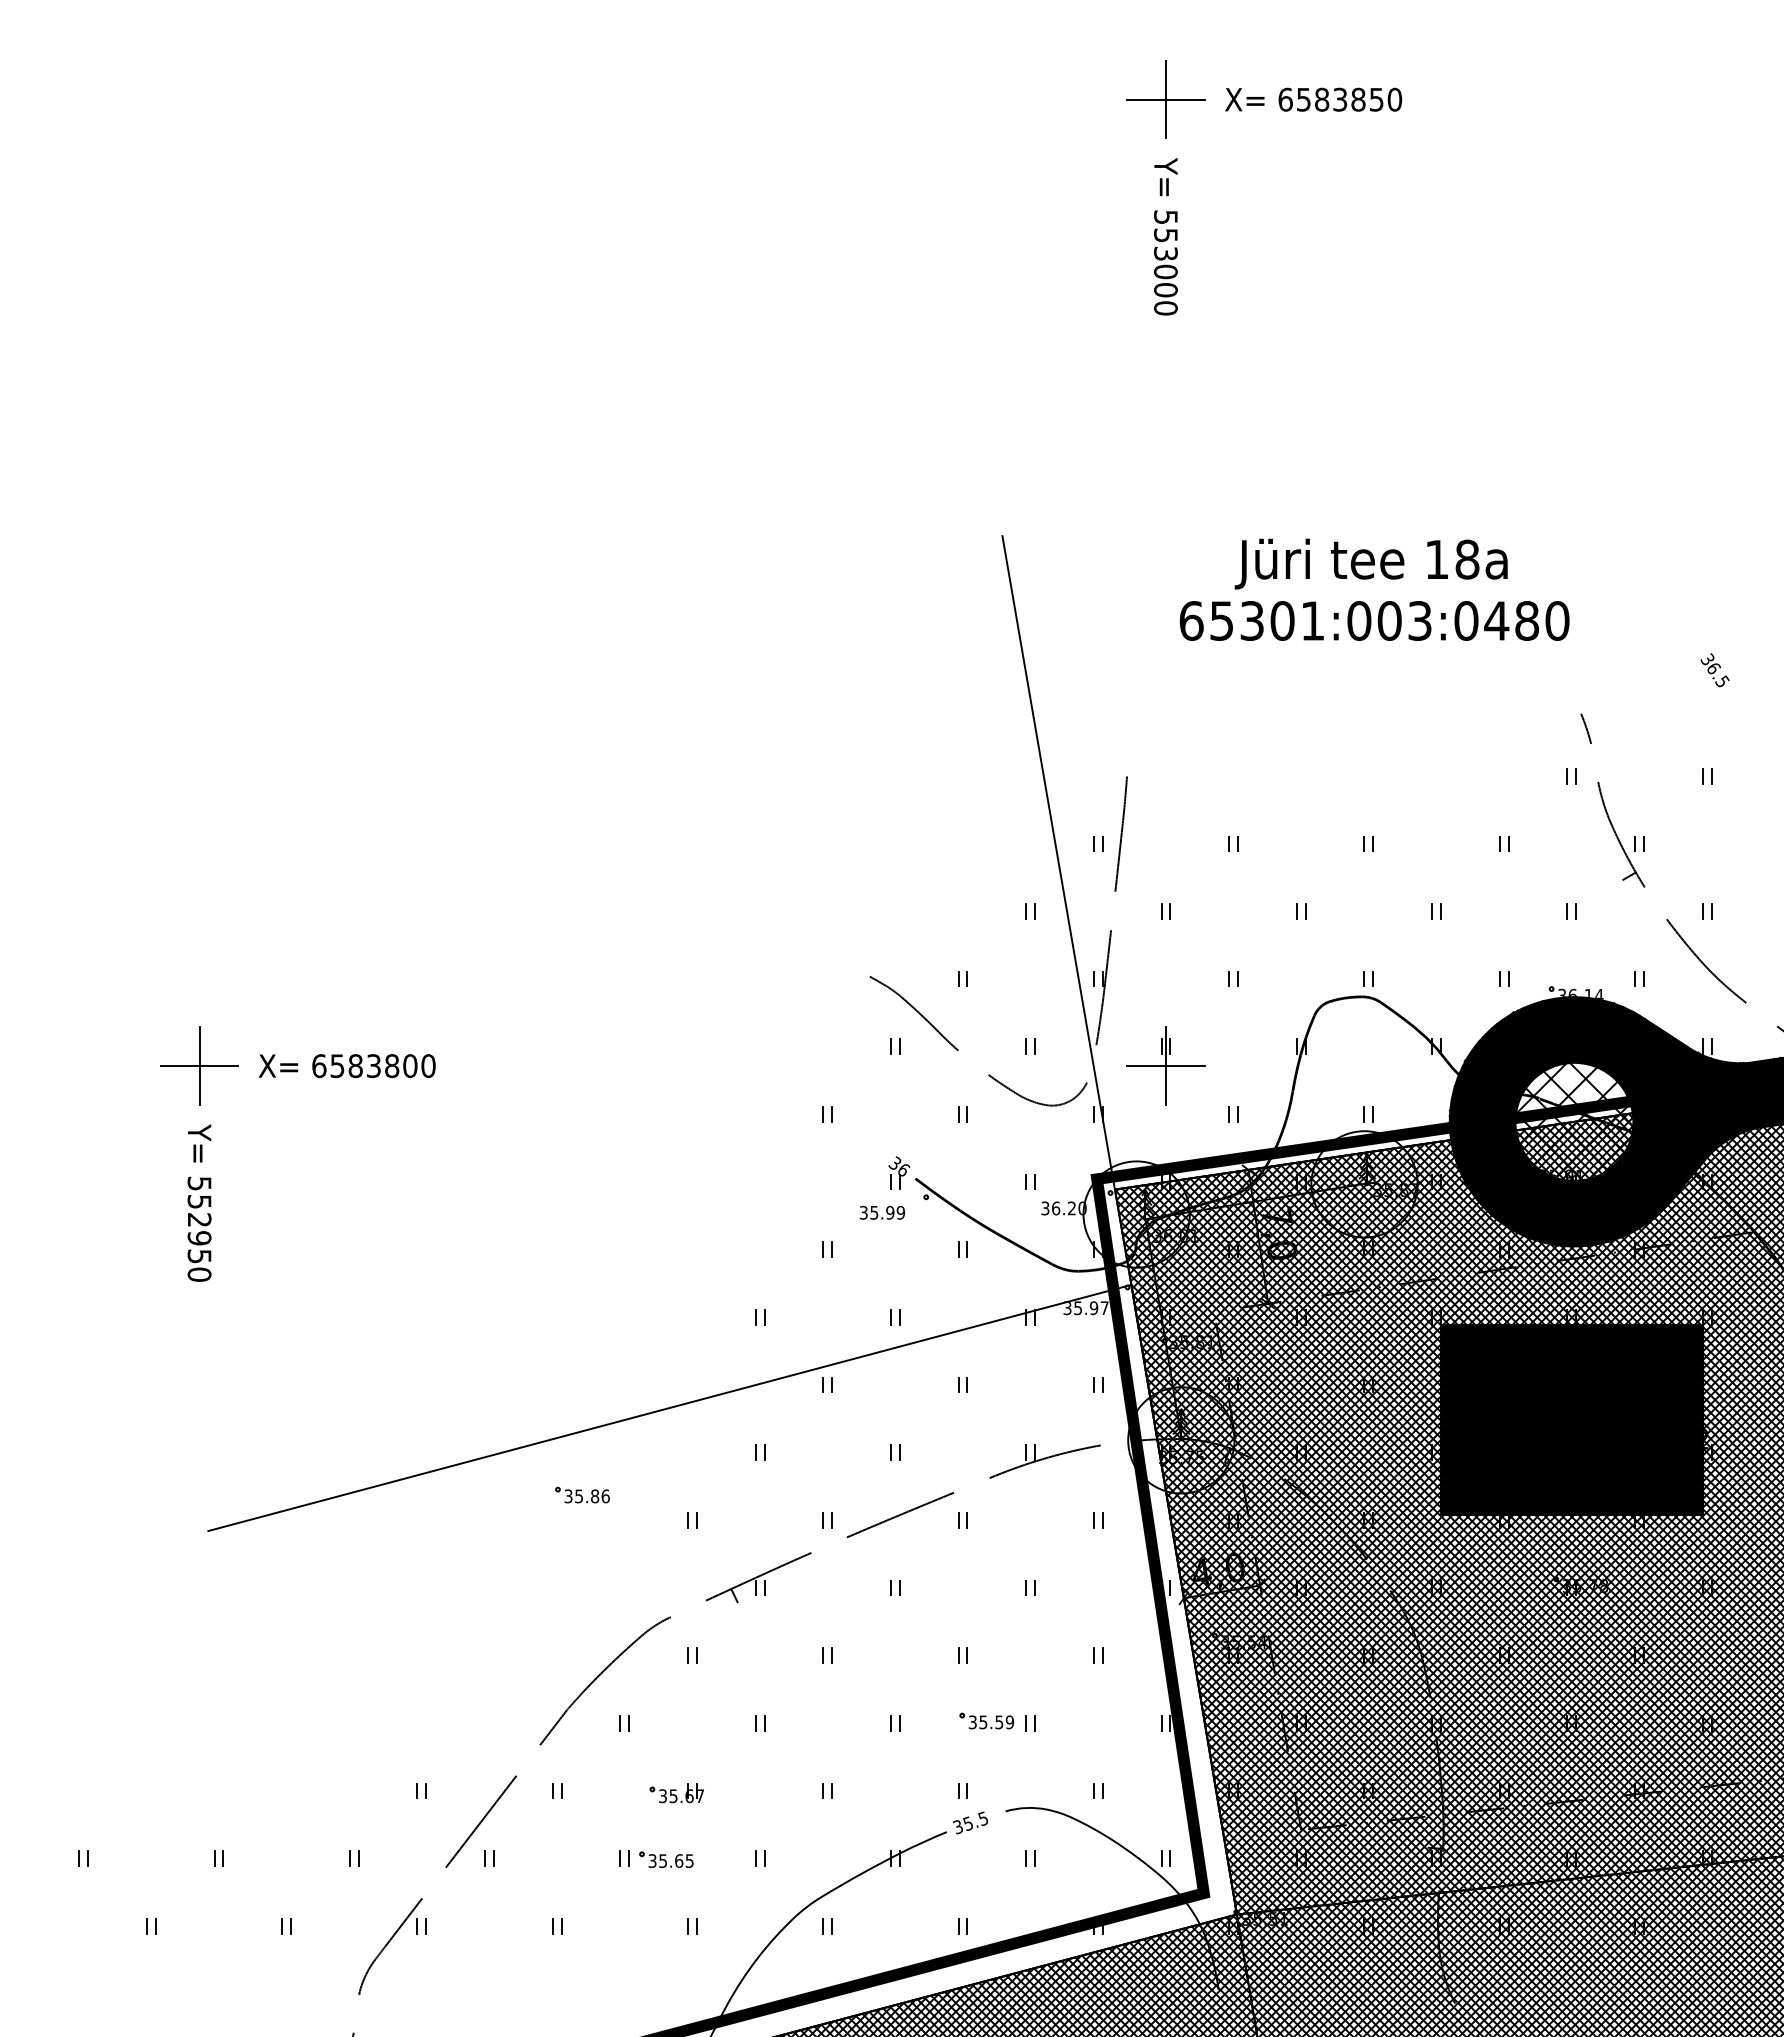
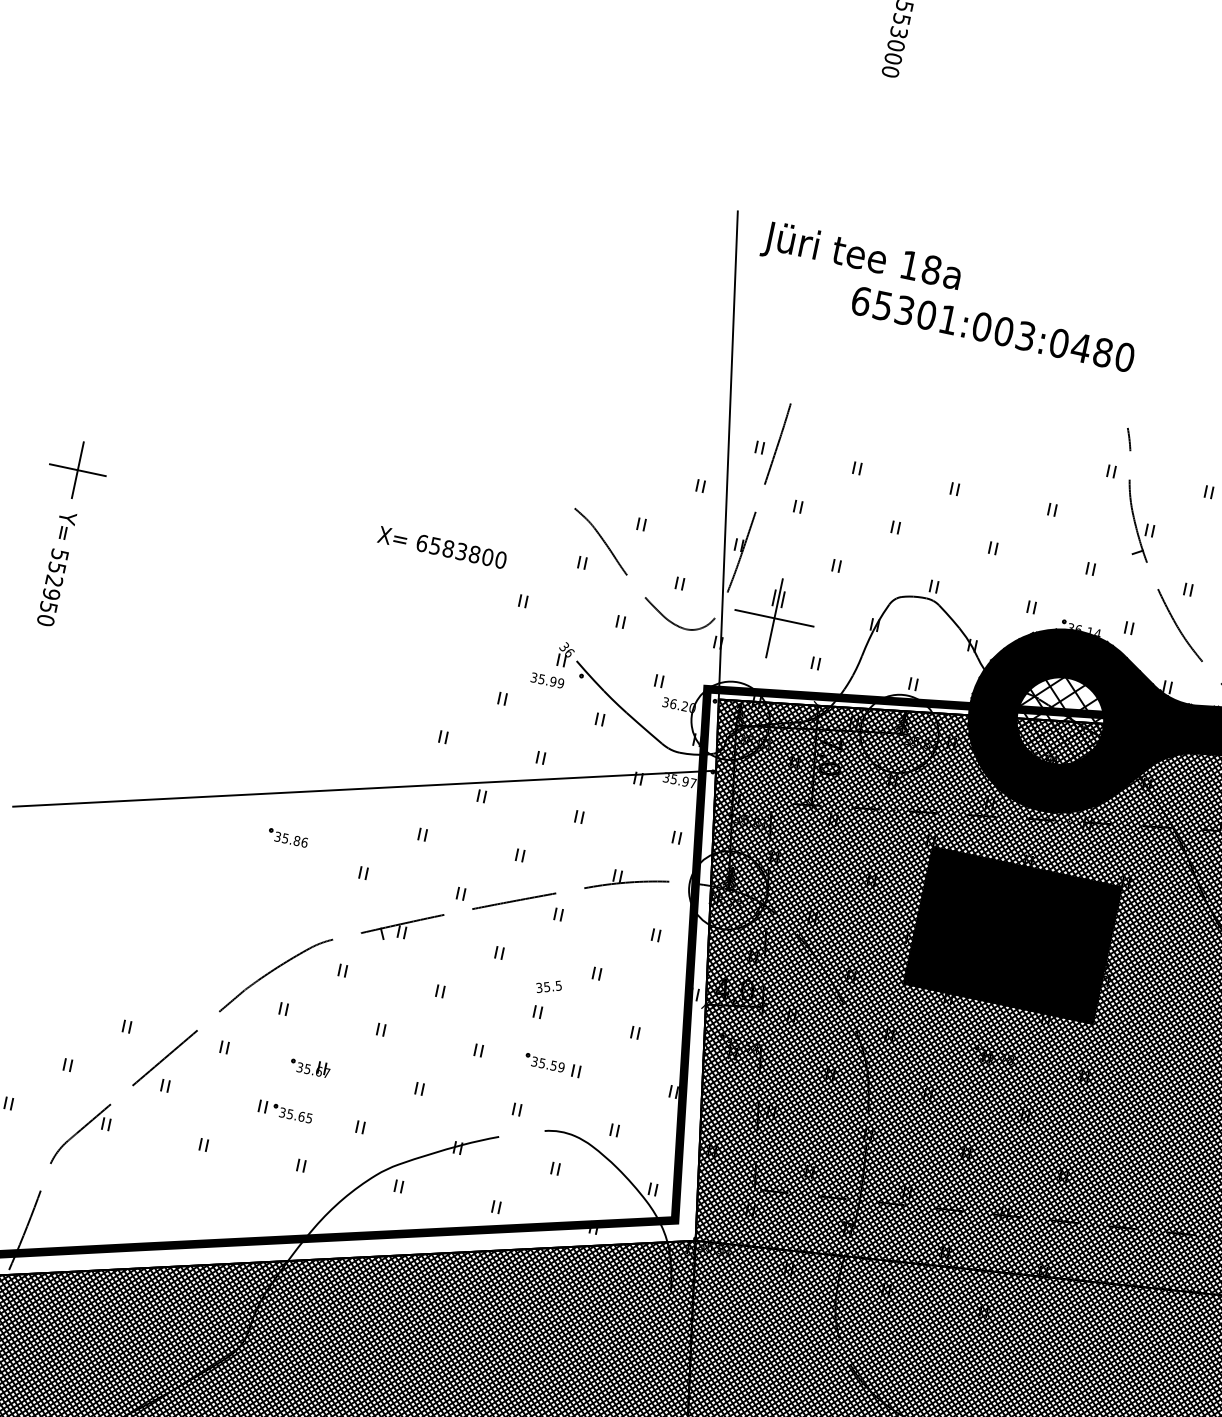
text: (1370, 563) -> (861, 258), moved
part: (1165, 1065) -> (774, 617), size x1.4
text: (346, 1066) -> (441, 547), moved
text: (970, 1822) -> (548, 986), moved

